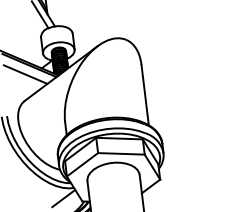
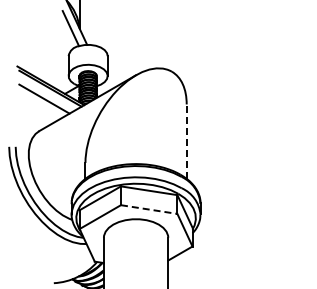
line: (144, 95) -> (186, 141), solid -> dashed
line: (121, 153) -> (149, 209), solid -> dashed
line: (63, 198) -> (72, 255), removed

